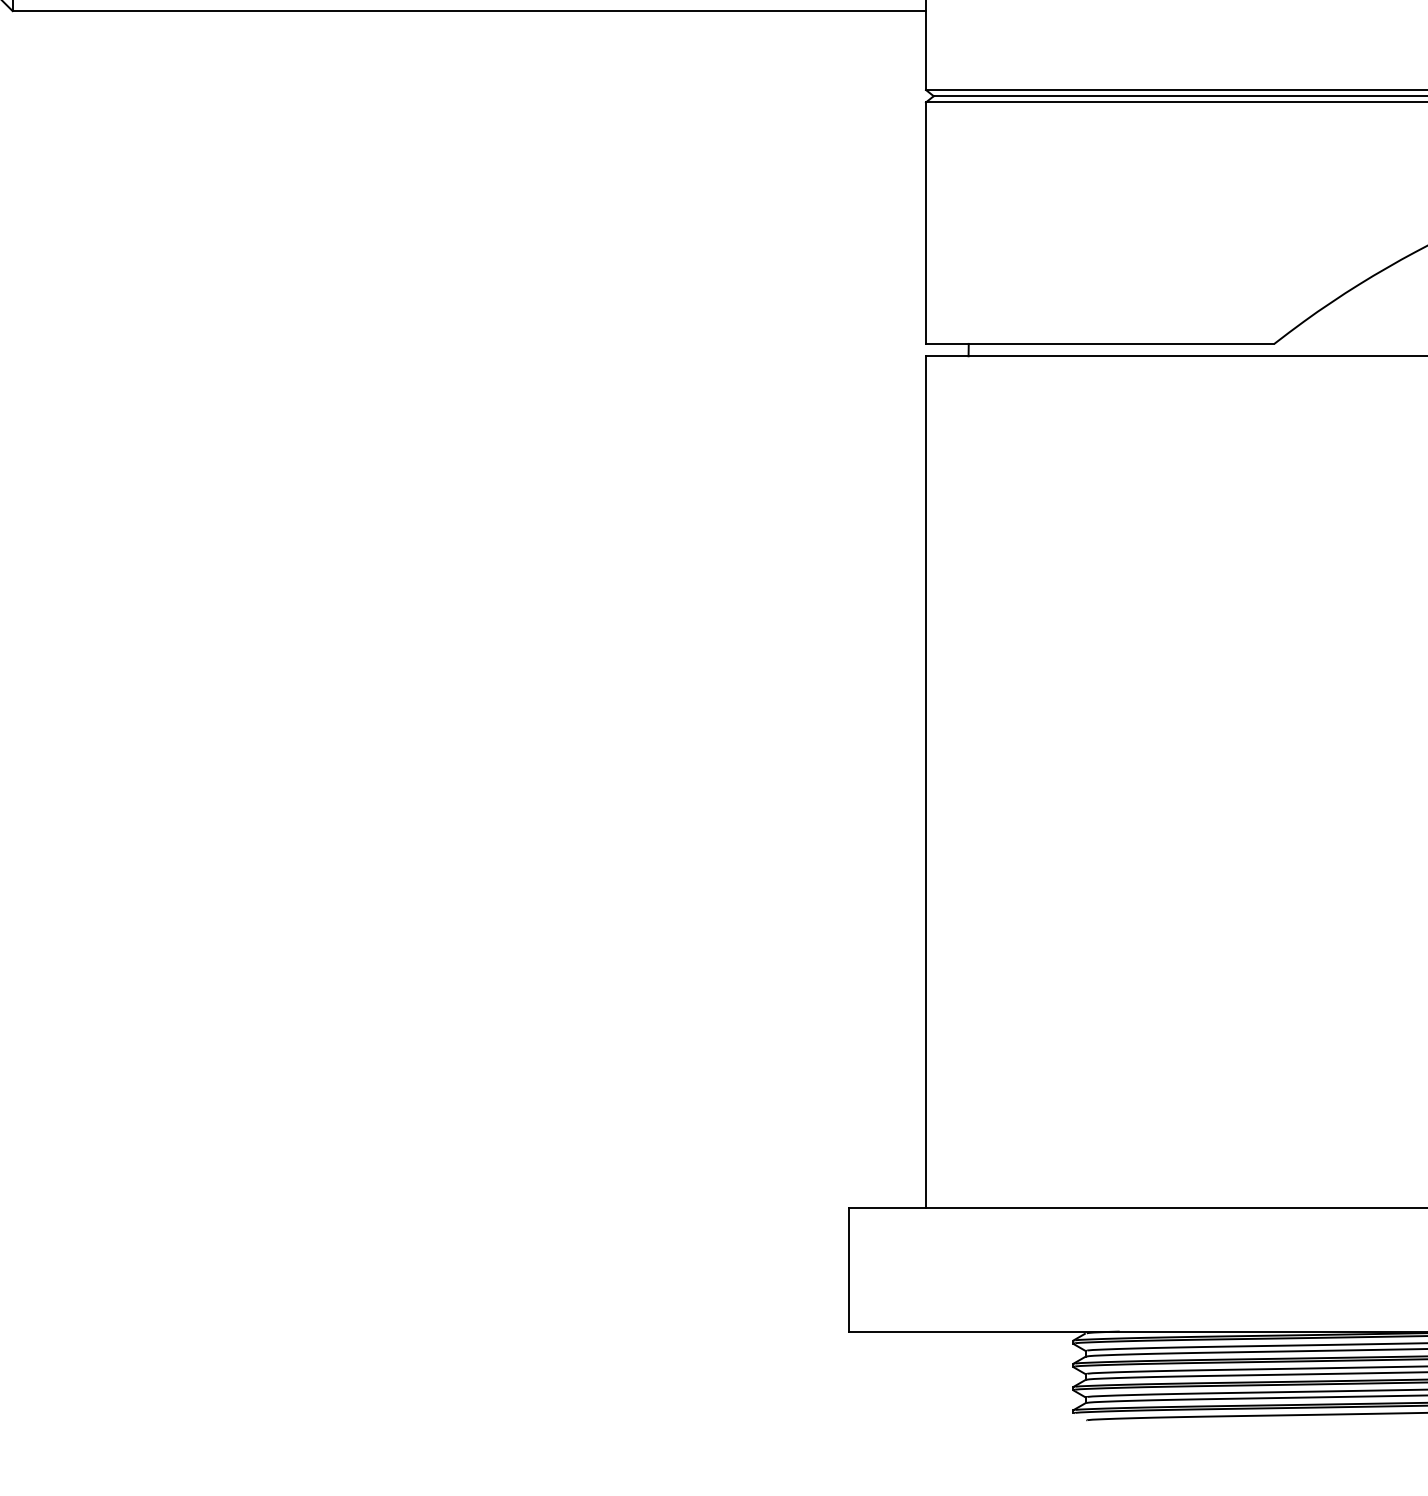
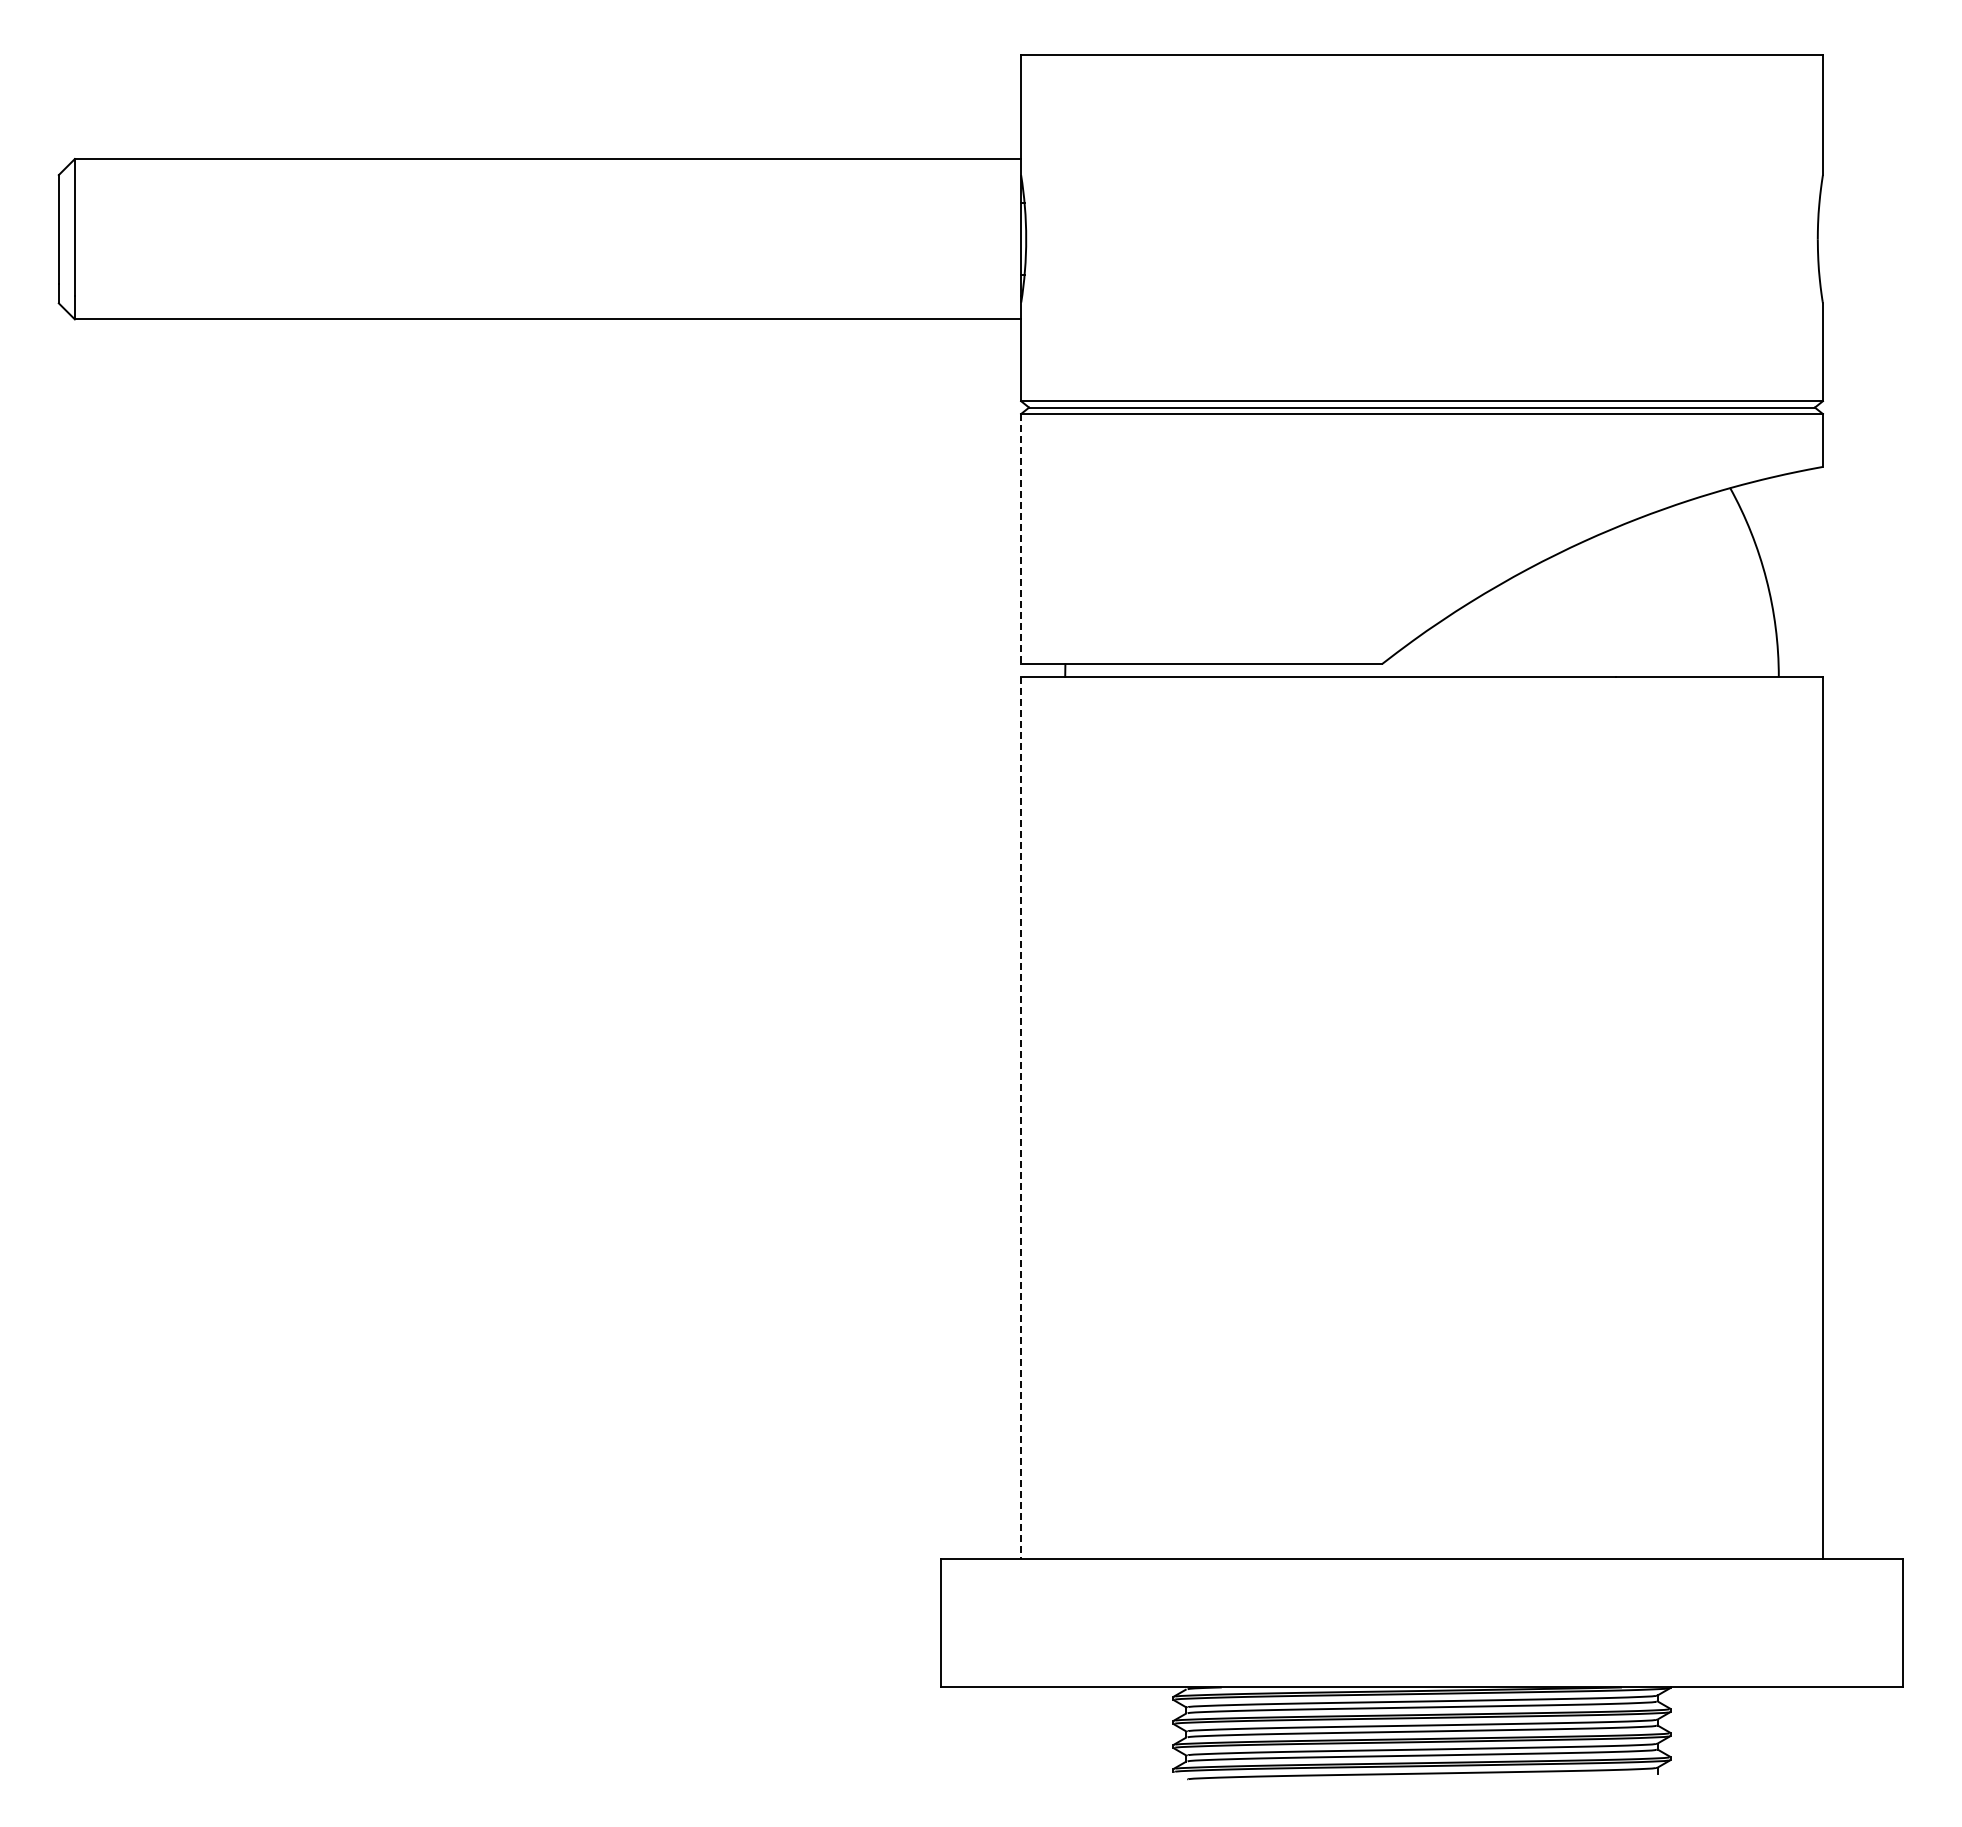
line: (926, 223) -> (1021, 539), solid -> dashed
line: (926, 782) -> (1021, 1118), solid -> dashed

